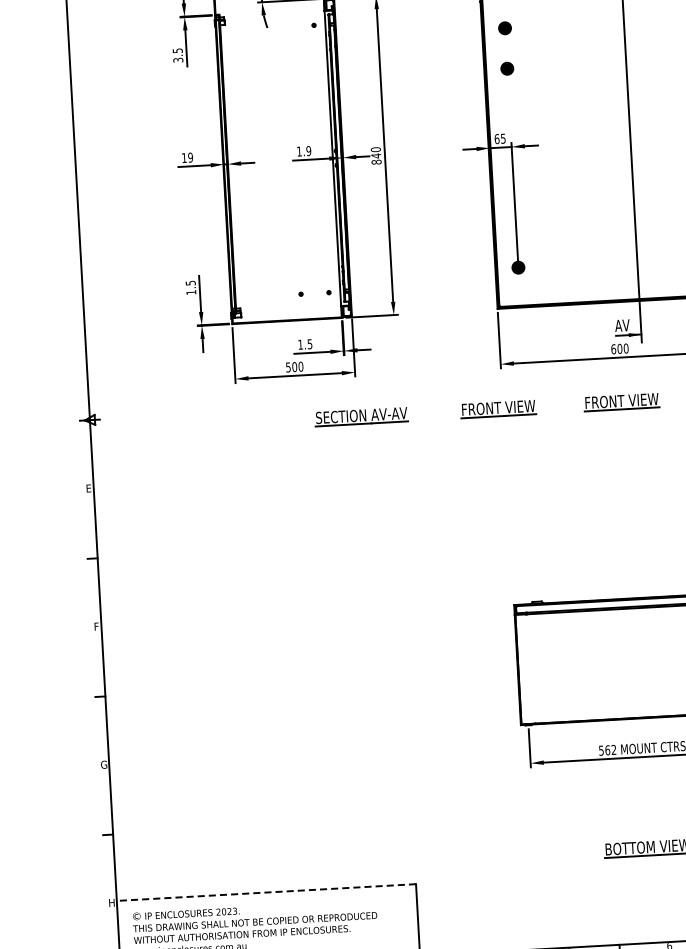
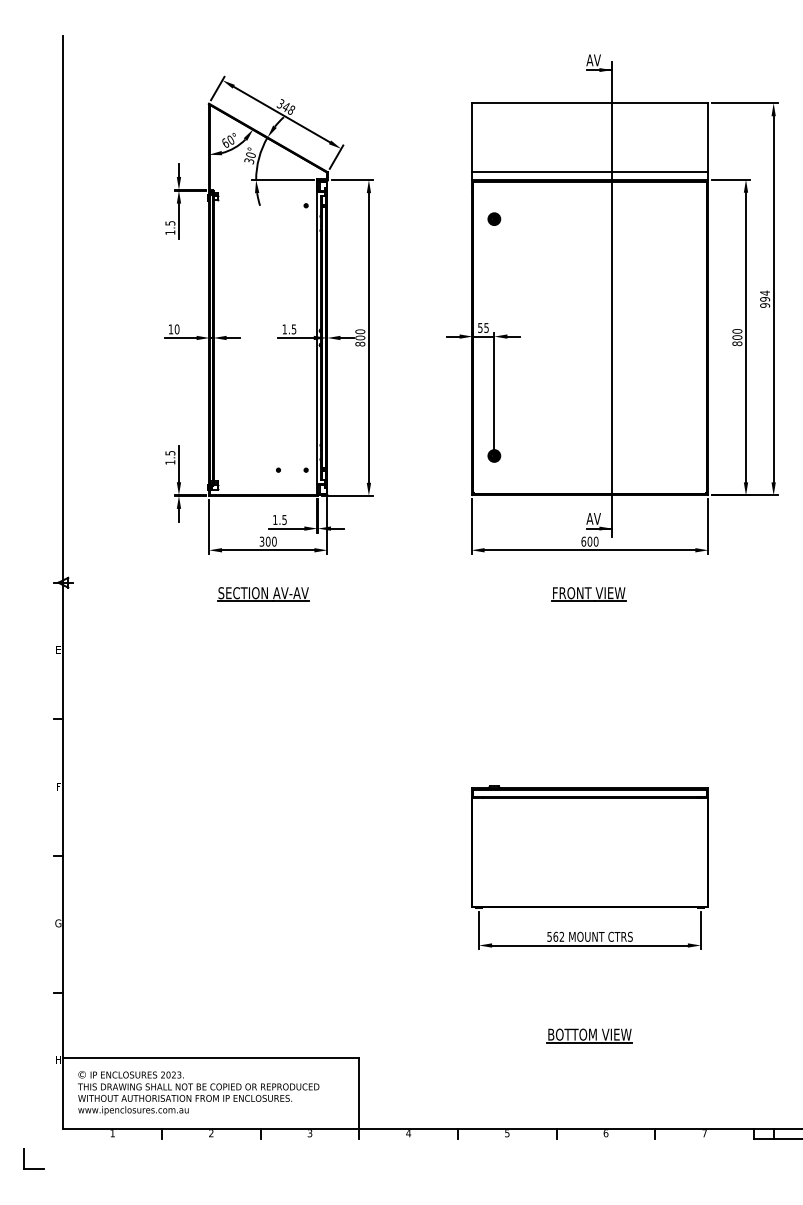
text: (178, 60) -> (170, 232), 3.5 -> 1.5
part: (507, 68) -> (494, 258), removed
text: (497, 138) -> (480, 327), 65 -> 55
text: (308, 151) -> (293, 329), 1.9 -> 1.5
text: (376, 155) -> (360, 337), 840 -> 800
text: (189, 157) -> (176, 329), 19 -> 10
text: (288, 366) -> (262, 540), 500 -> 300
part: (498, 409) -> (466, 594), removed
part: (361, 416) -> (263, 594), moved
line: (265, 892) -> (210, 1058), dashed -> solid

